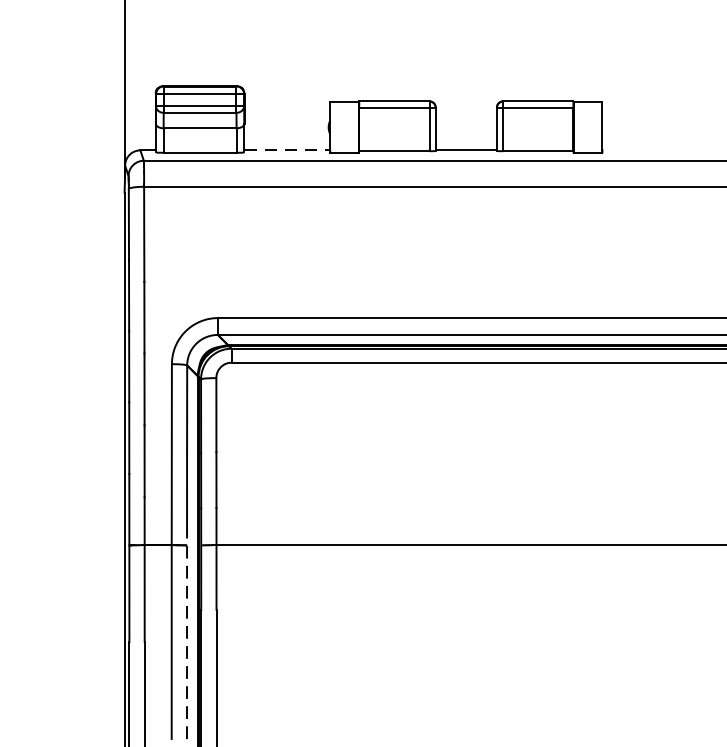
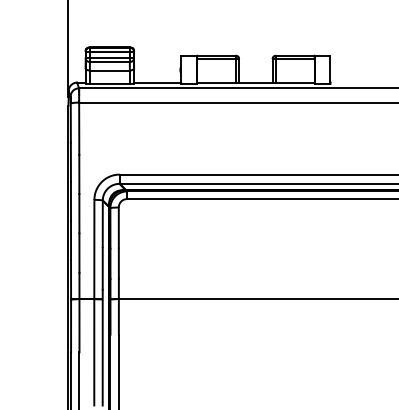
line: (288, 150) -> (158, 82), dashed -> solid
line: (186, 633) -> (102, 347), dashed -> solid

